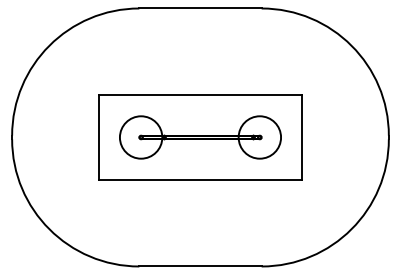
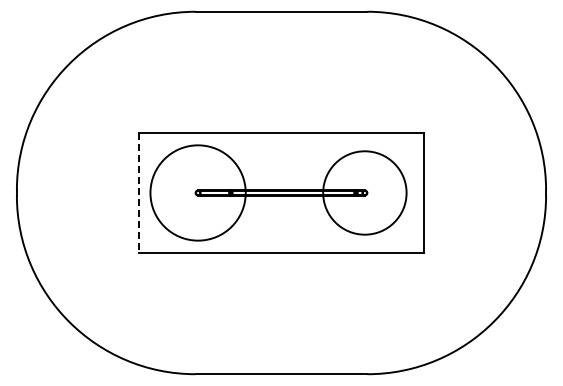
line: (98, 137) -> (138, 192), solid -> dashed
circle: (140, 137) -> (197, 192), size x1.6
circle: (259, 137) -> (364, 192), size x1.4

